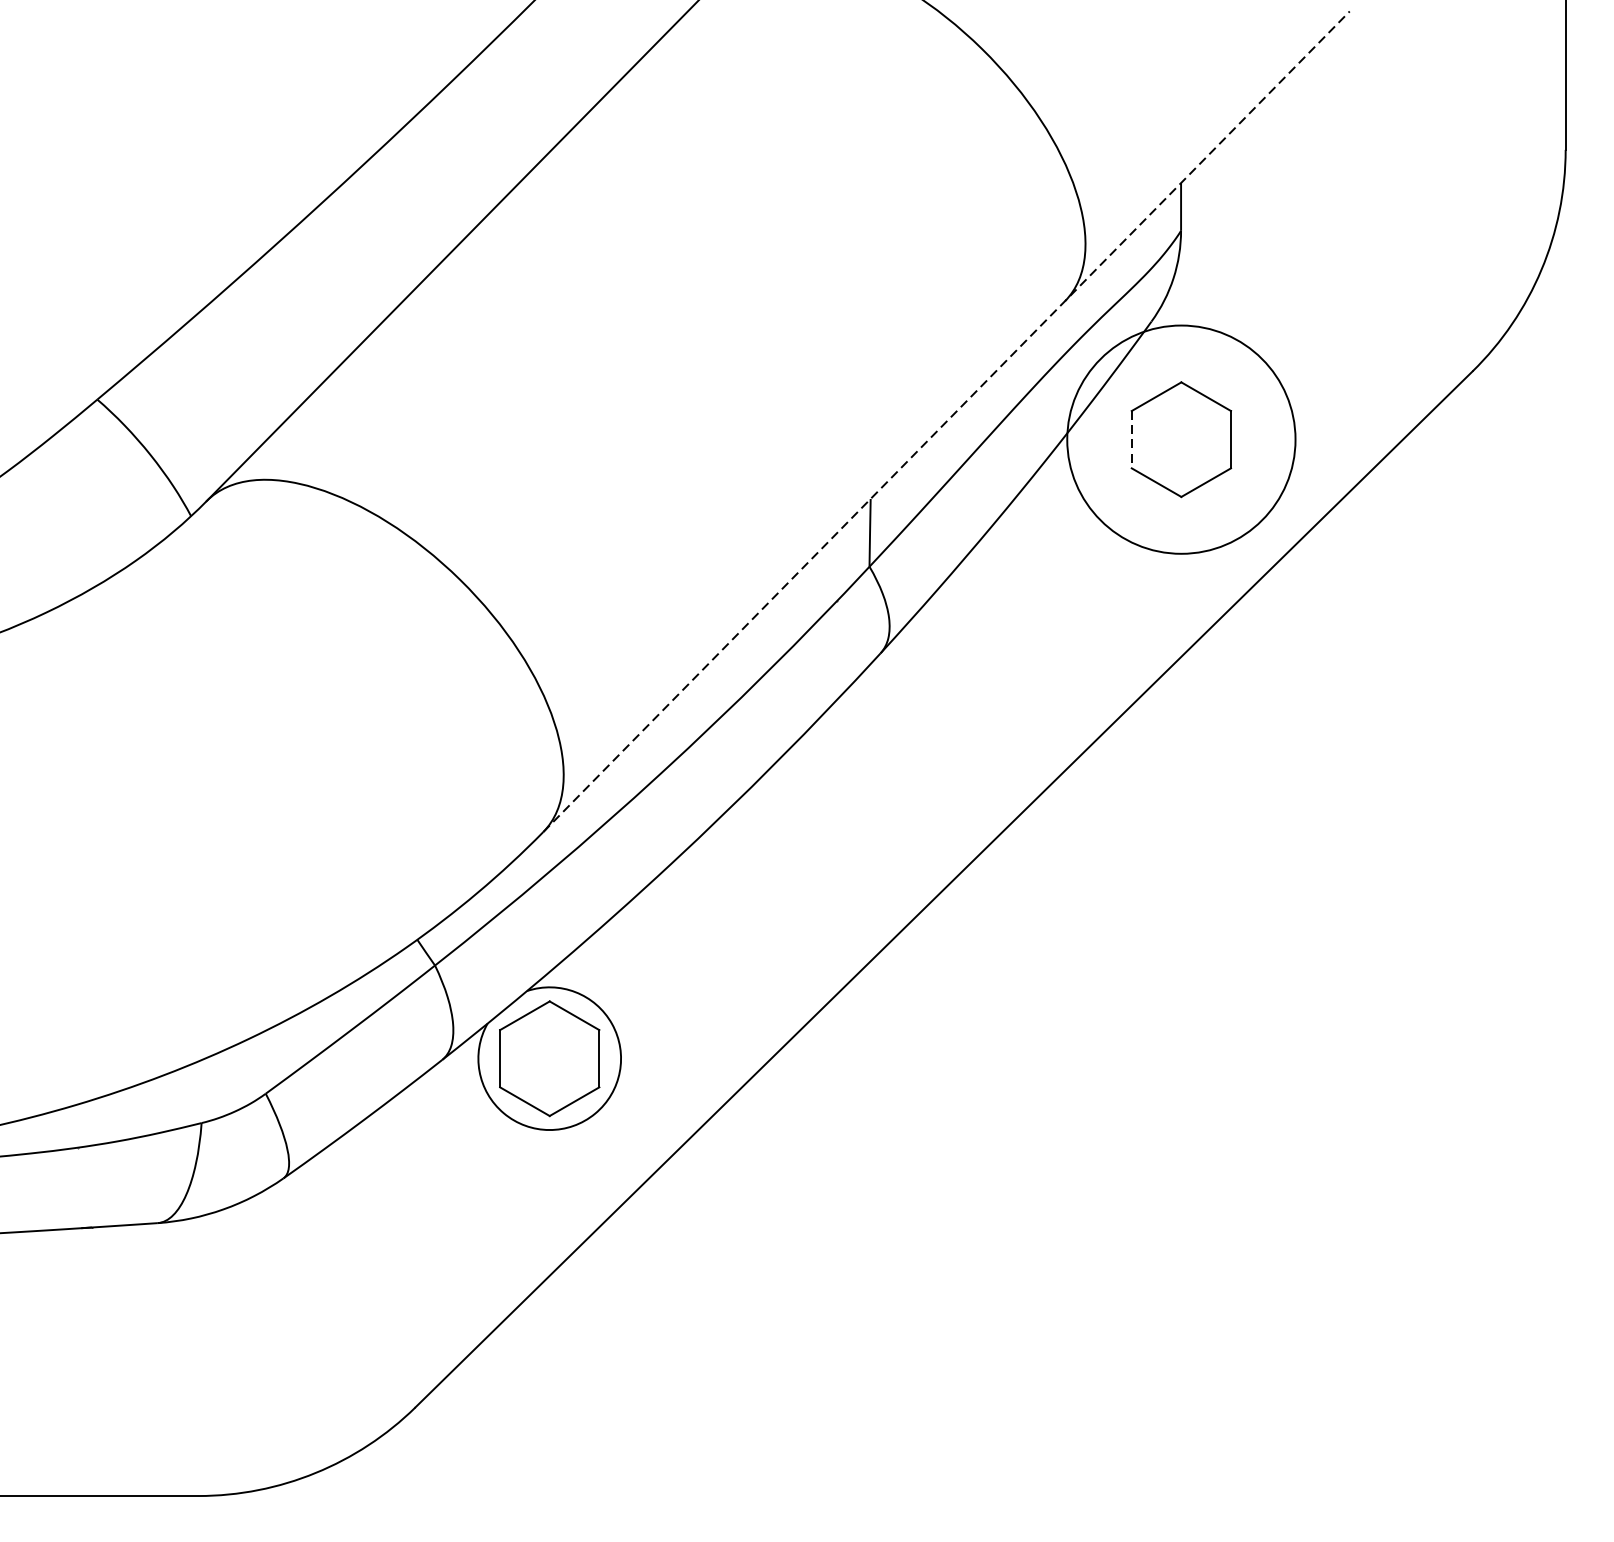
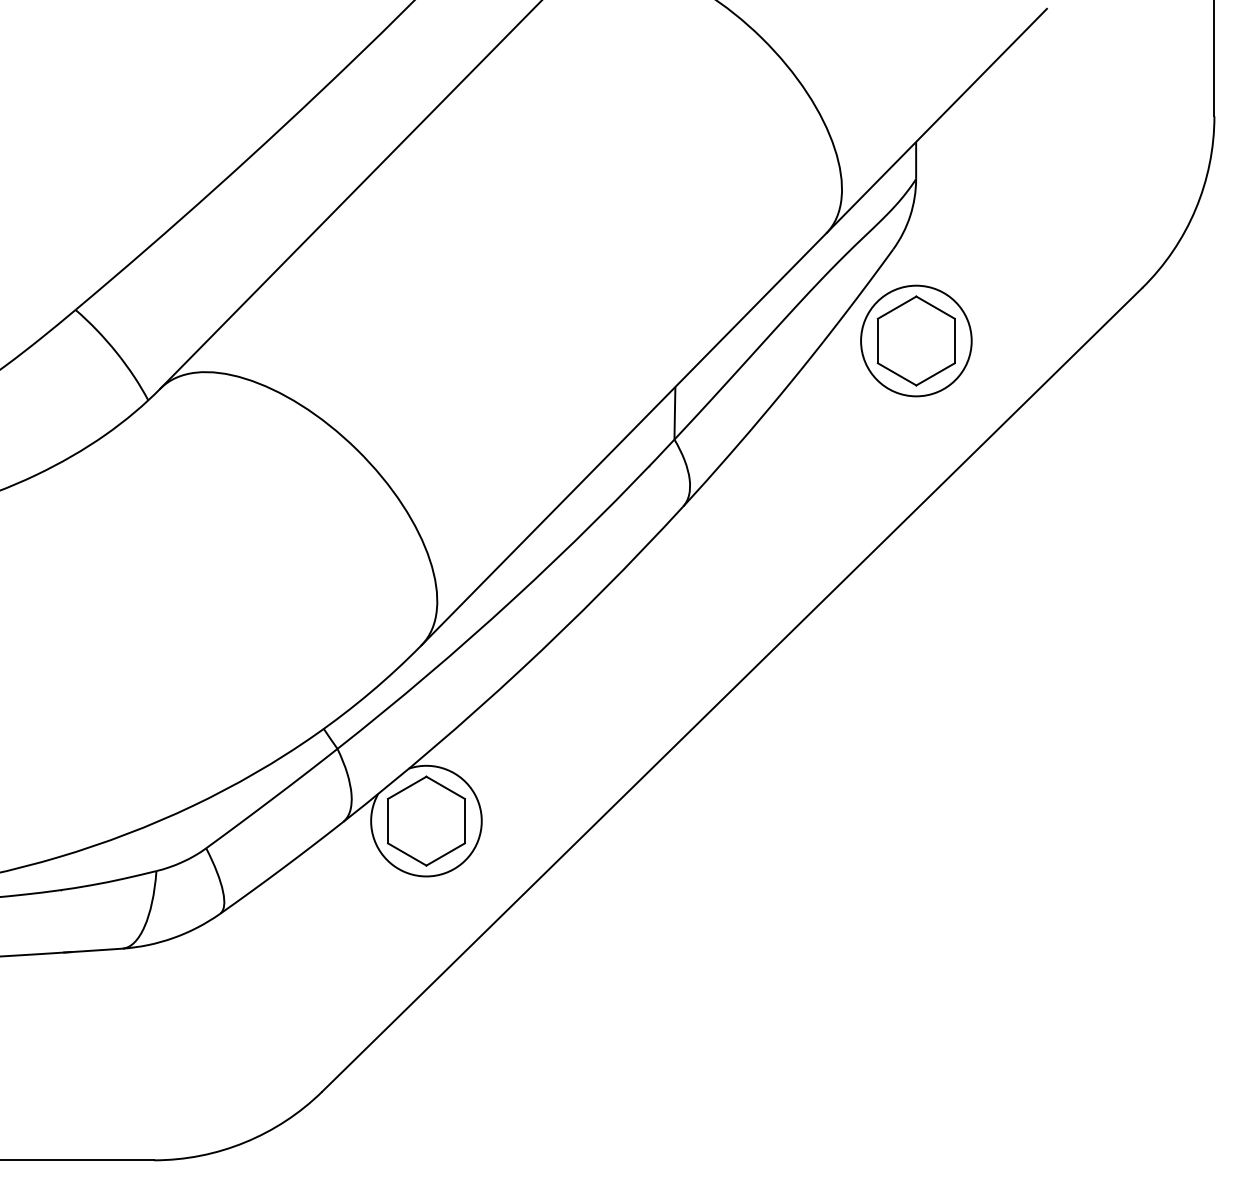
line: (946, 420) -> (734, 326), dashed -> solid
circle: (1181, 439) -> (916, 340), size x0.62
line: (1131, 440) -> (877, 341), dashed -> solid

